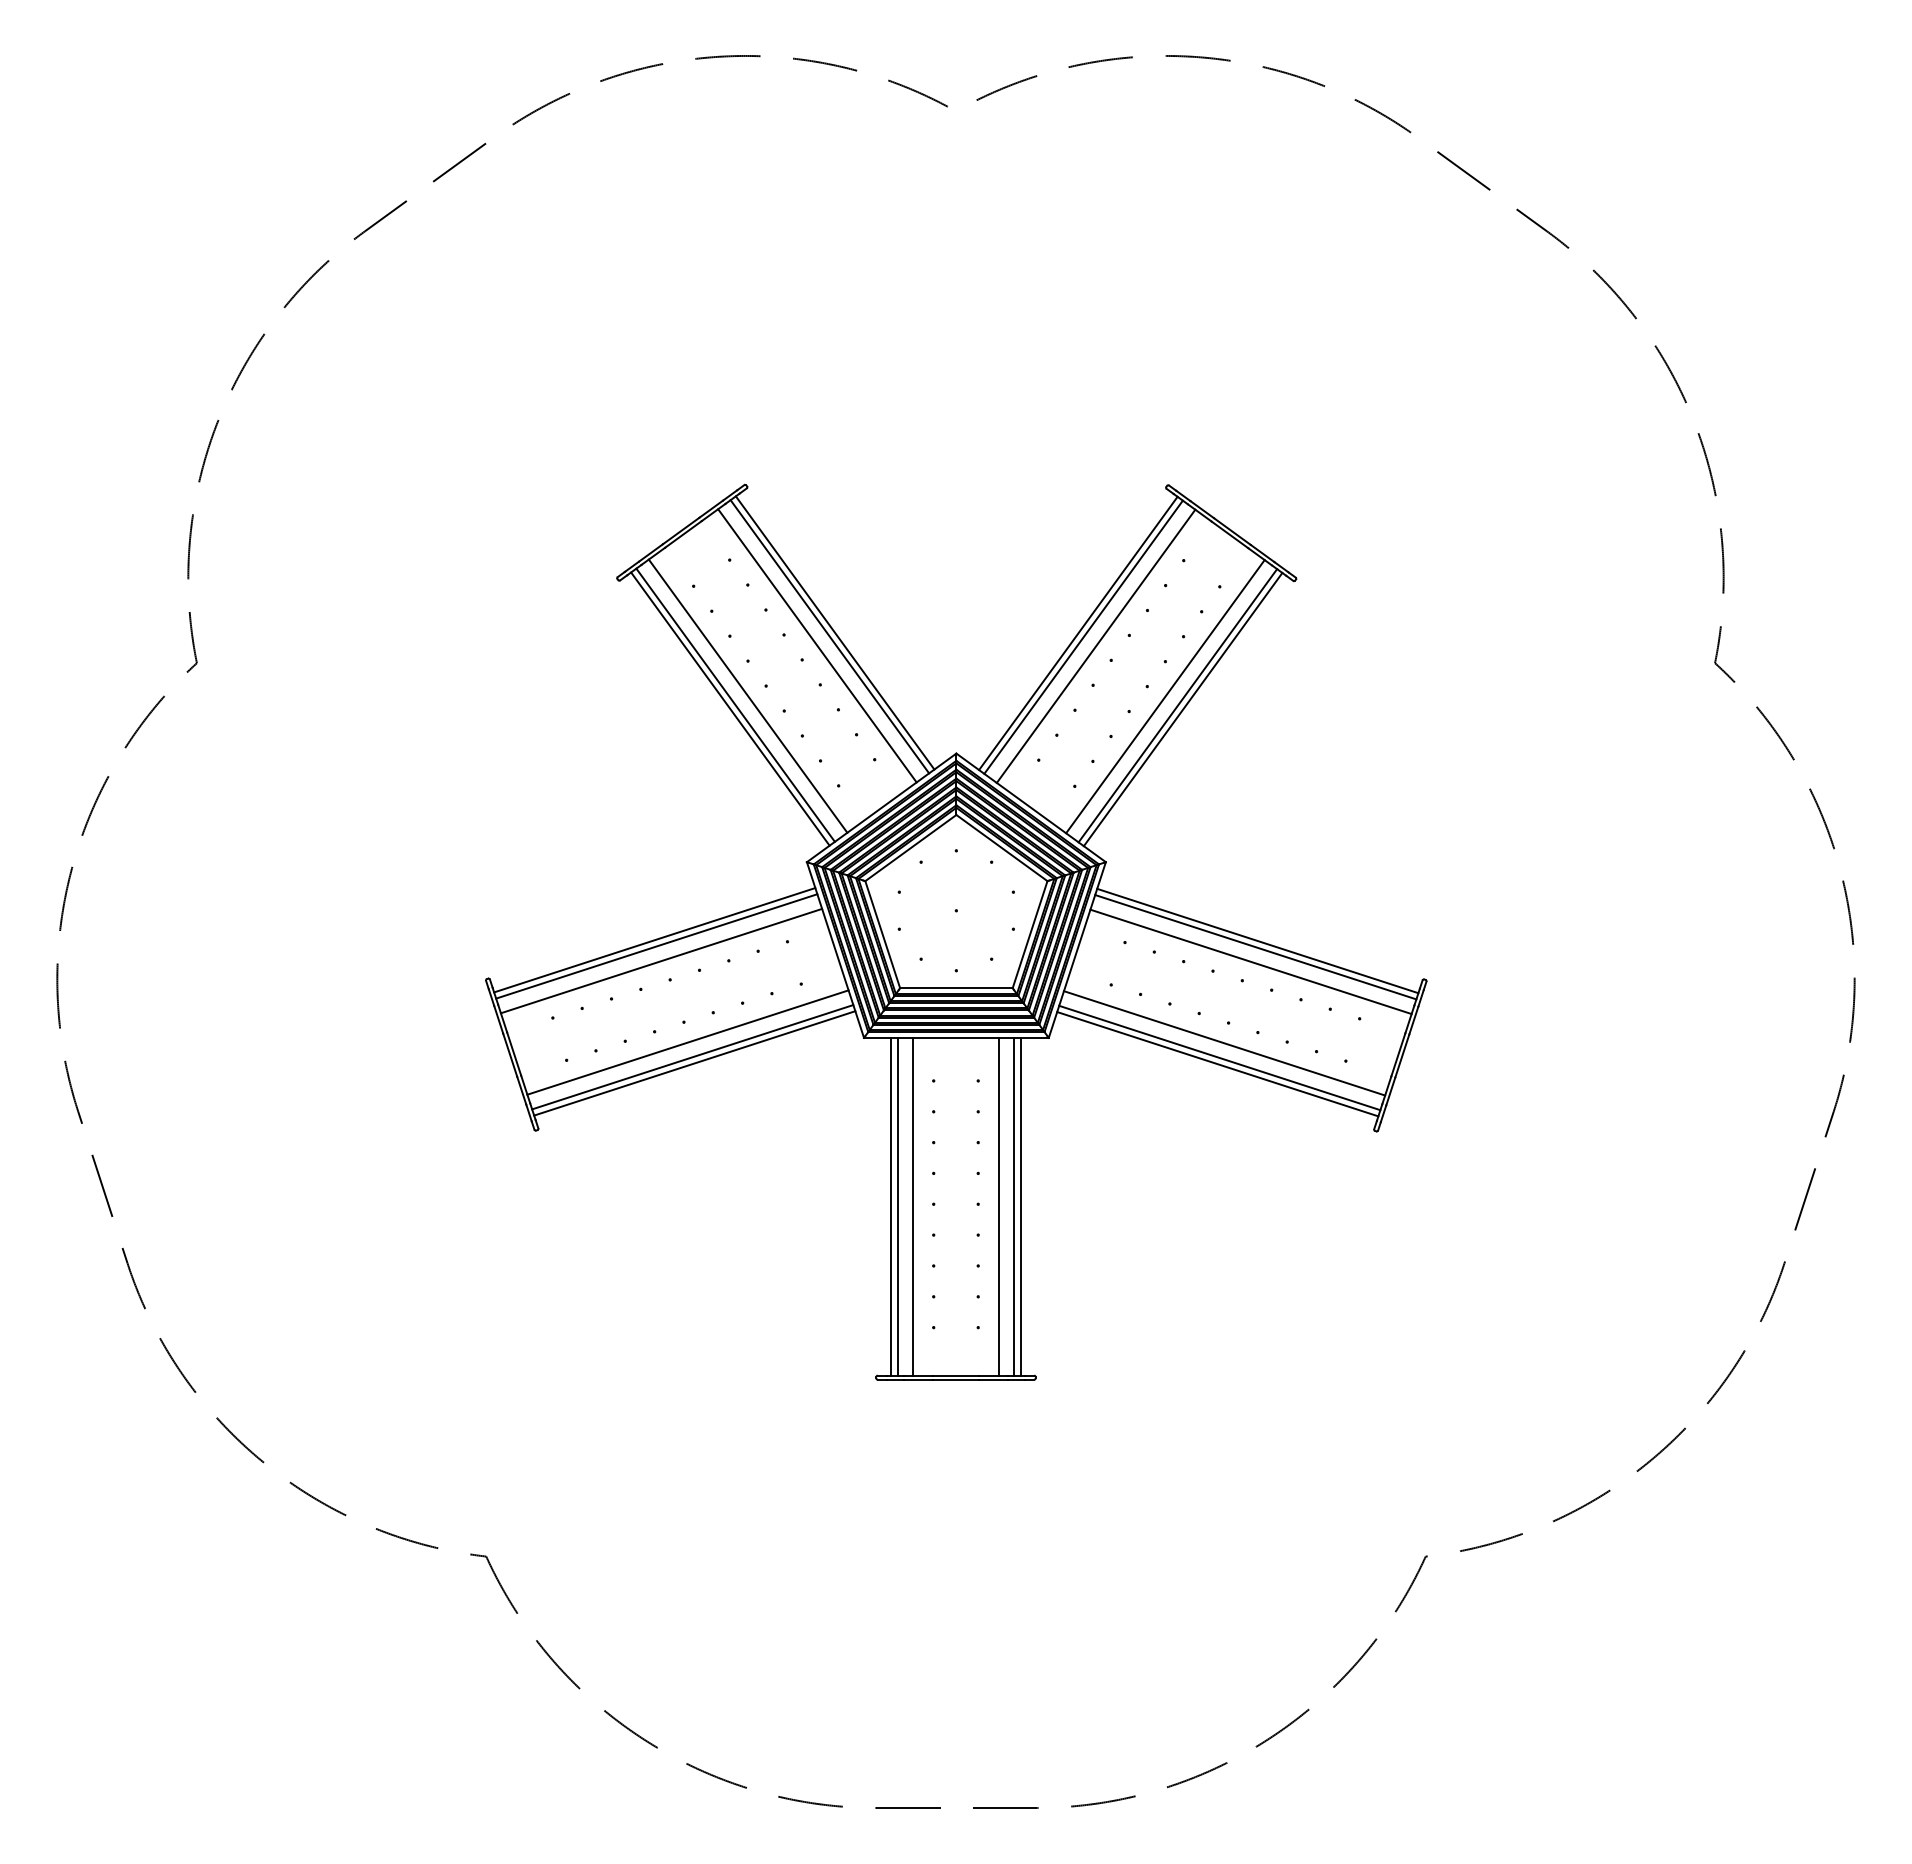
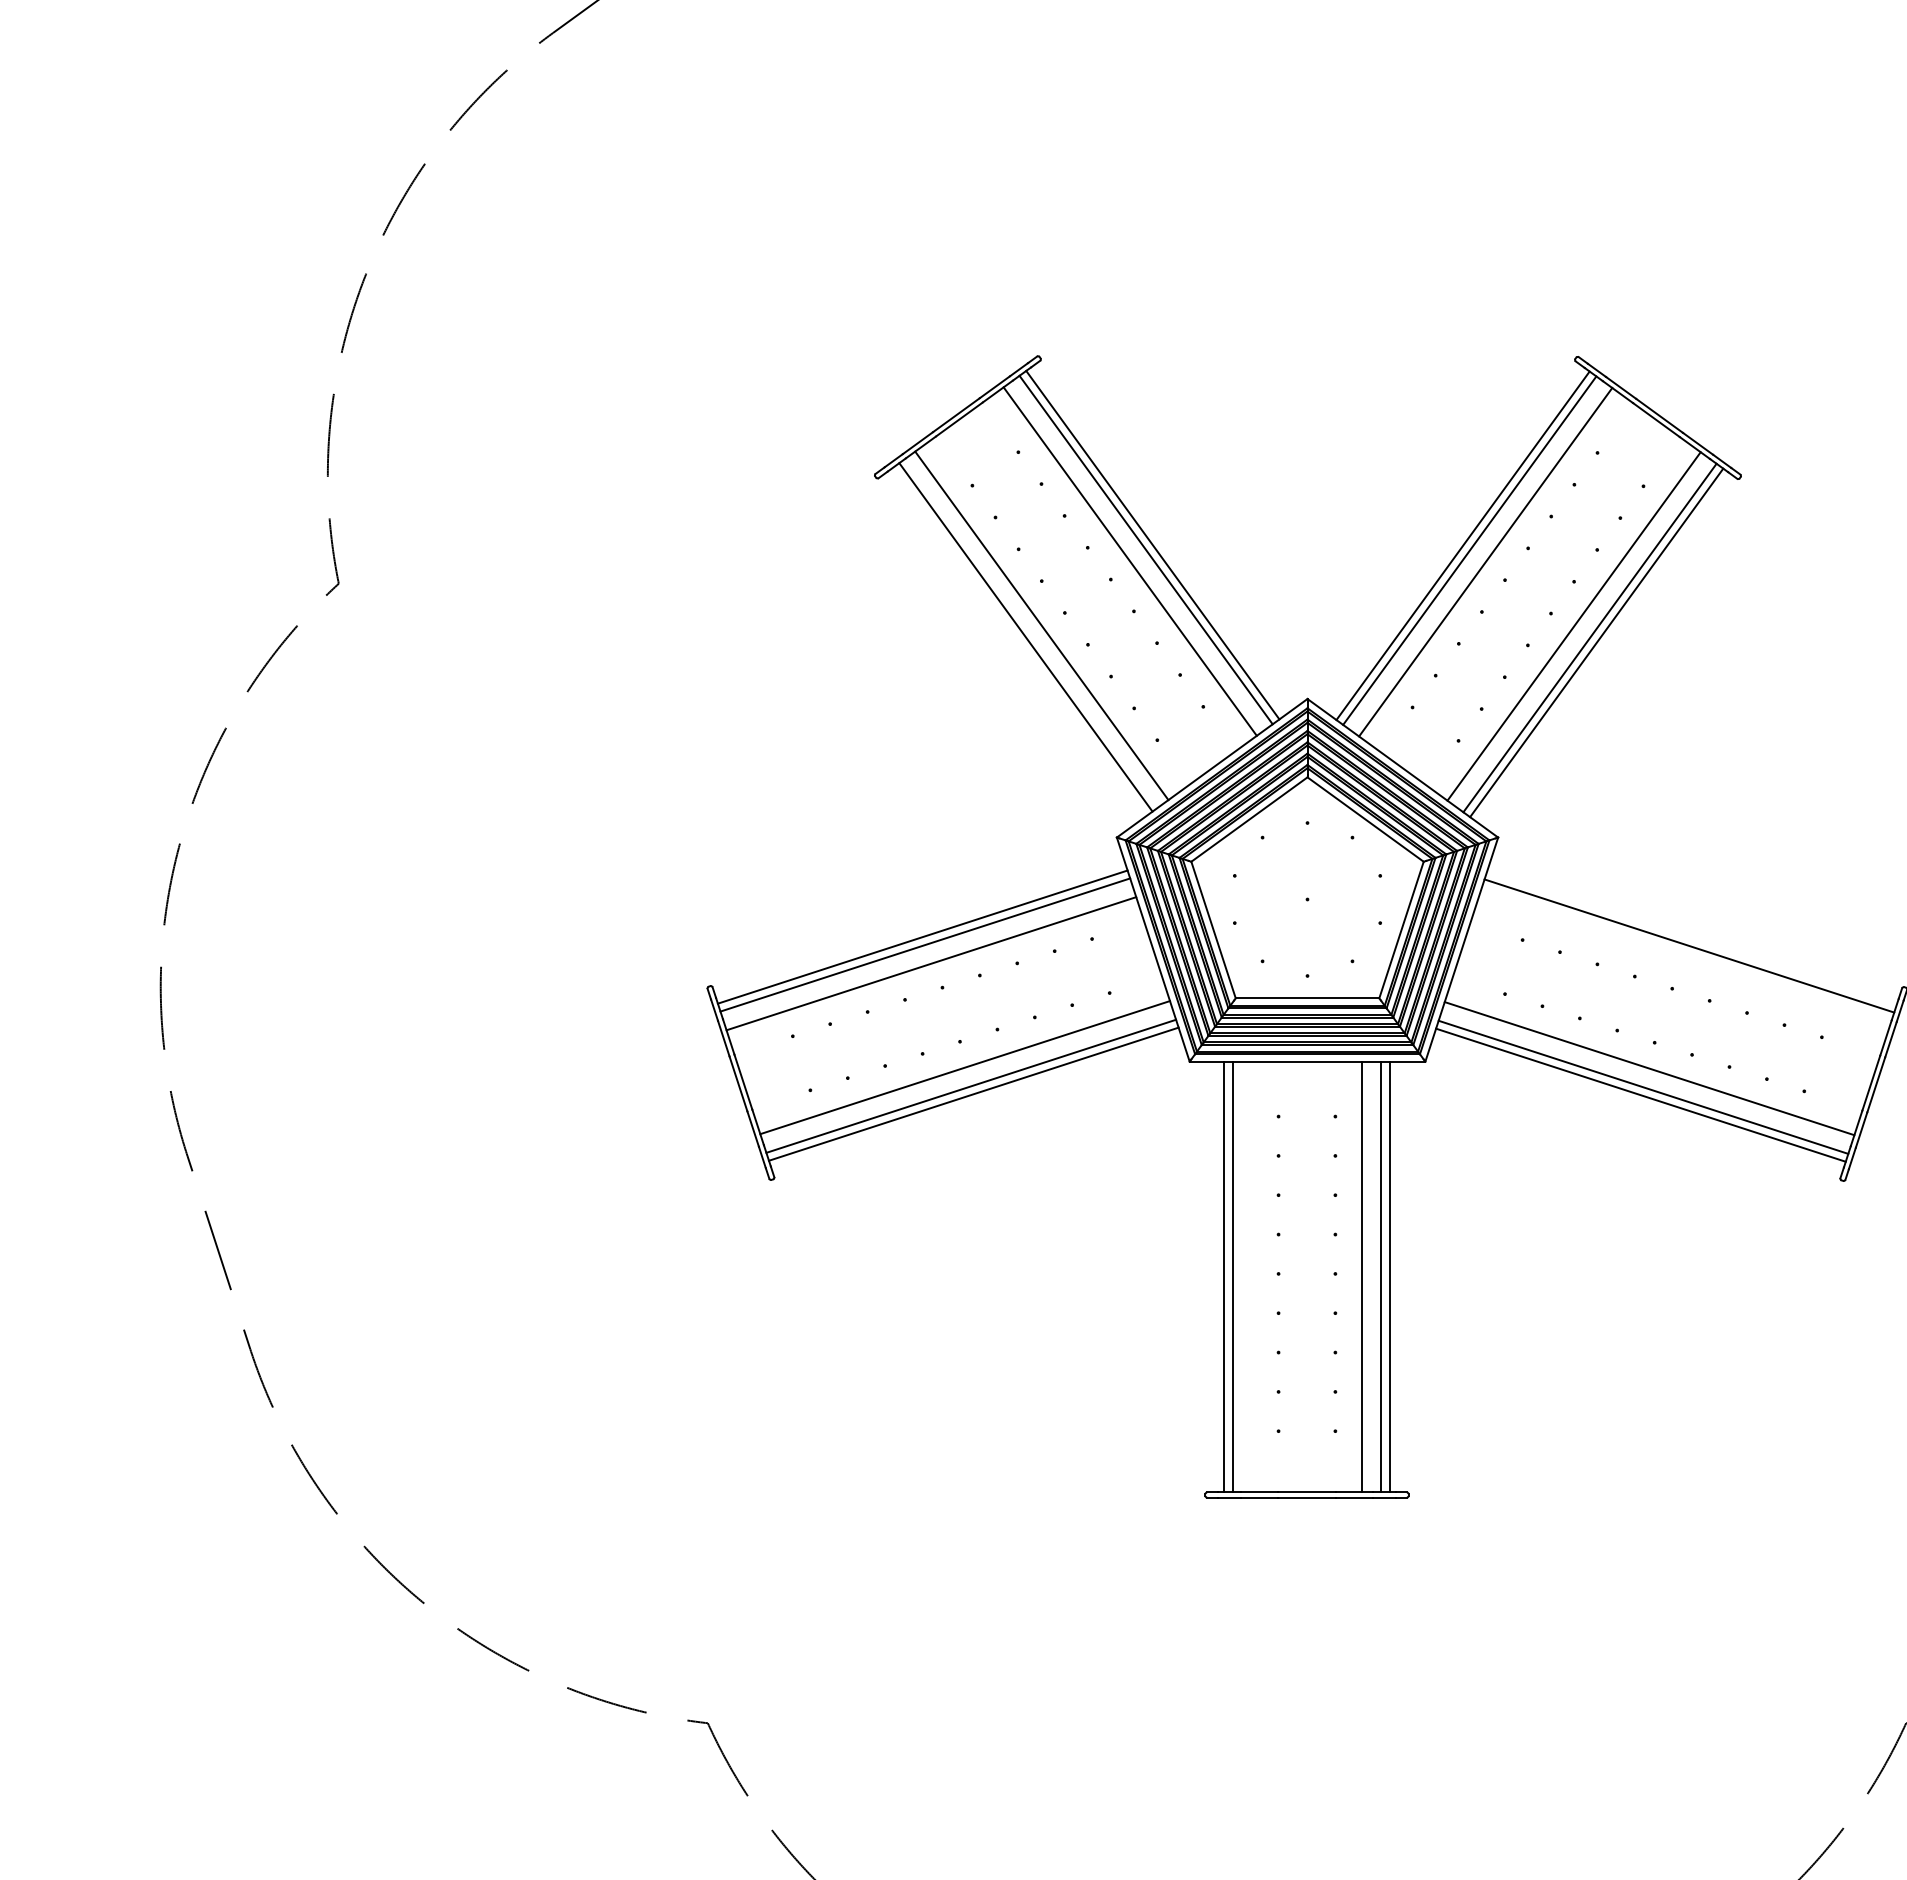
line: (730, 708) -> (1019, 641), removed
line: (1257, 940) -> (1691, 937), removed
line: (1250, 961) -> (1682, 964), removed
line: (913, 1206) -> (1252, 1276), removed

